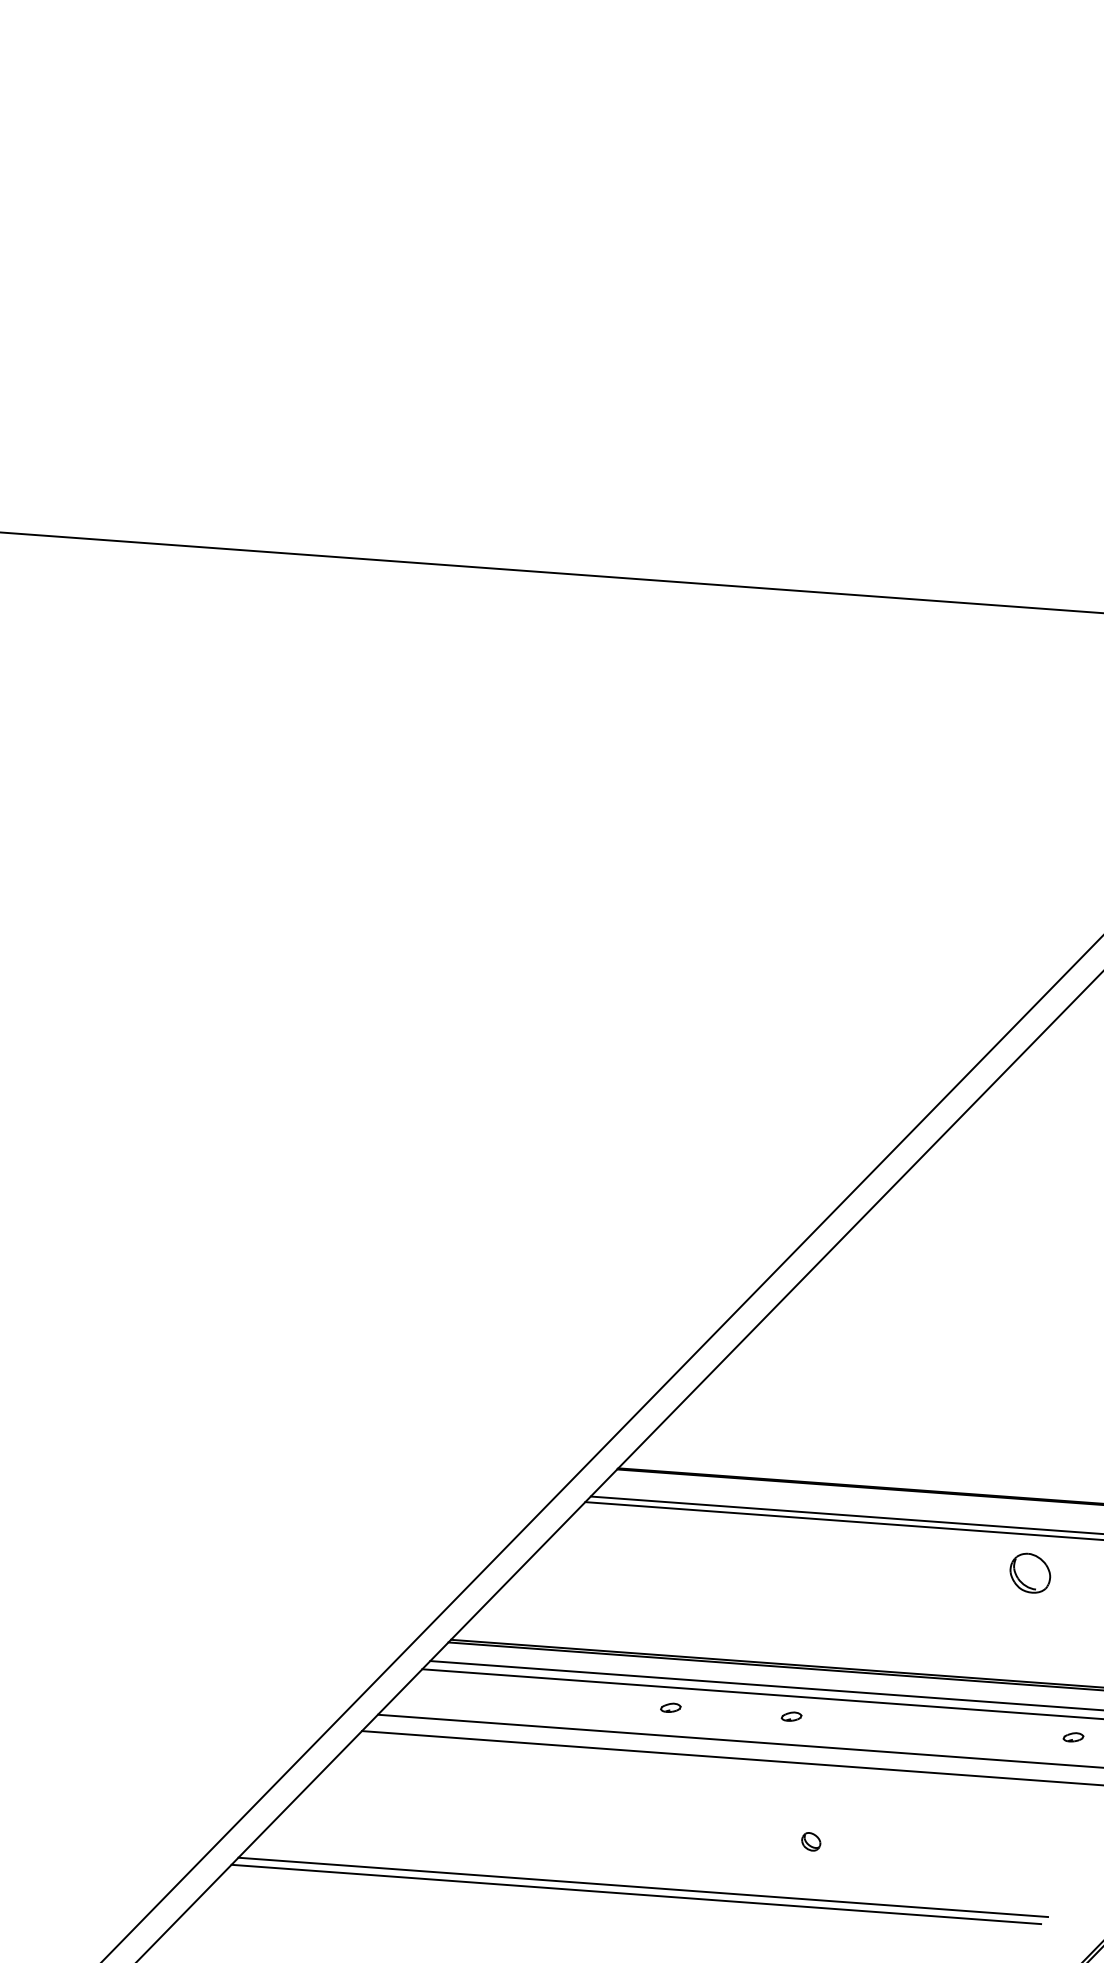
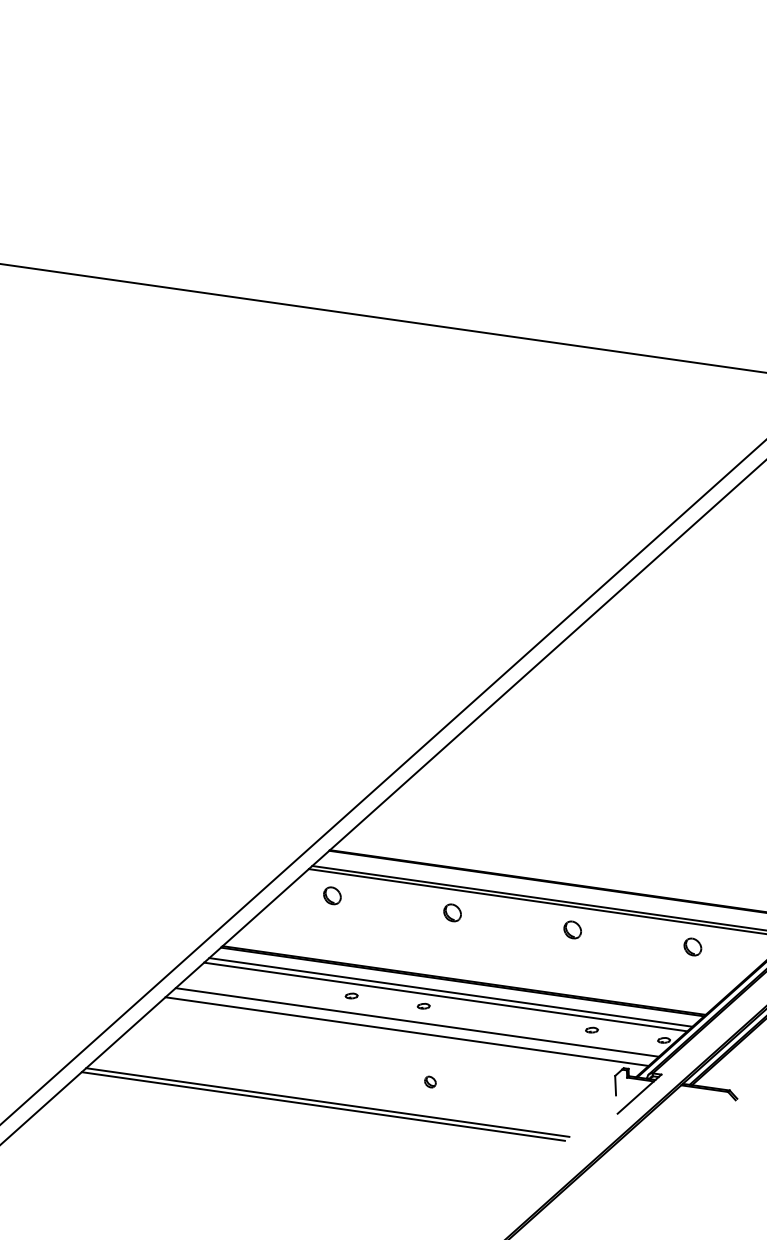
part: (627, 1543) -> (332, 895), added
part: (828, 1557) -> (452, 912), added
part: (1029, 1572) -> (572, 929), size x0.71

